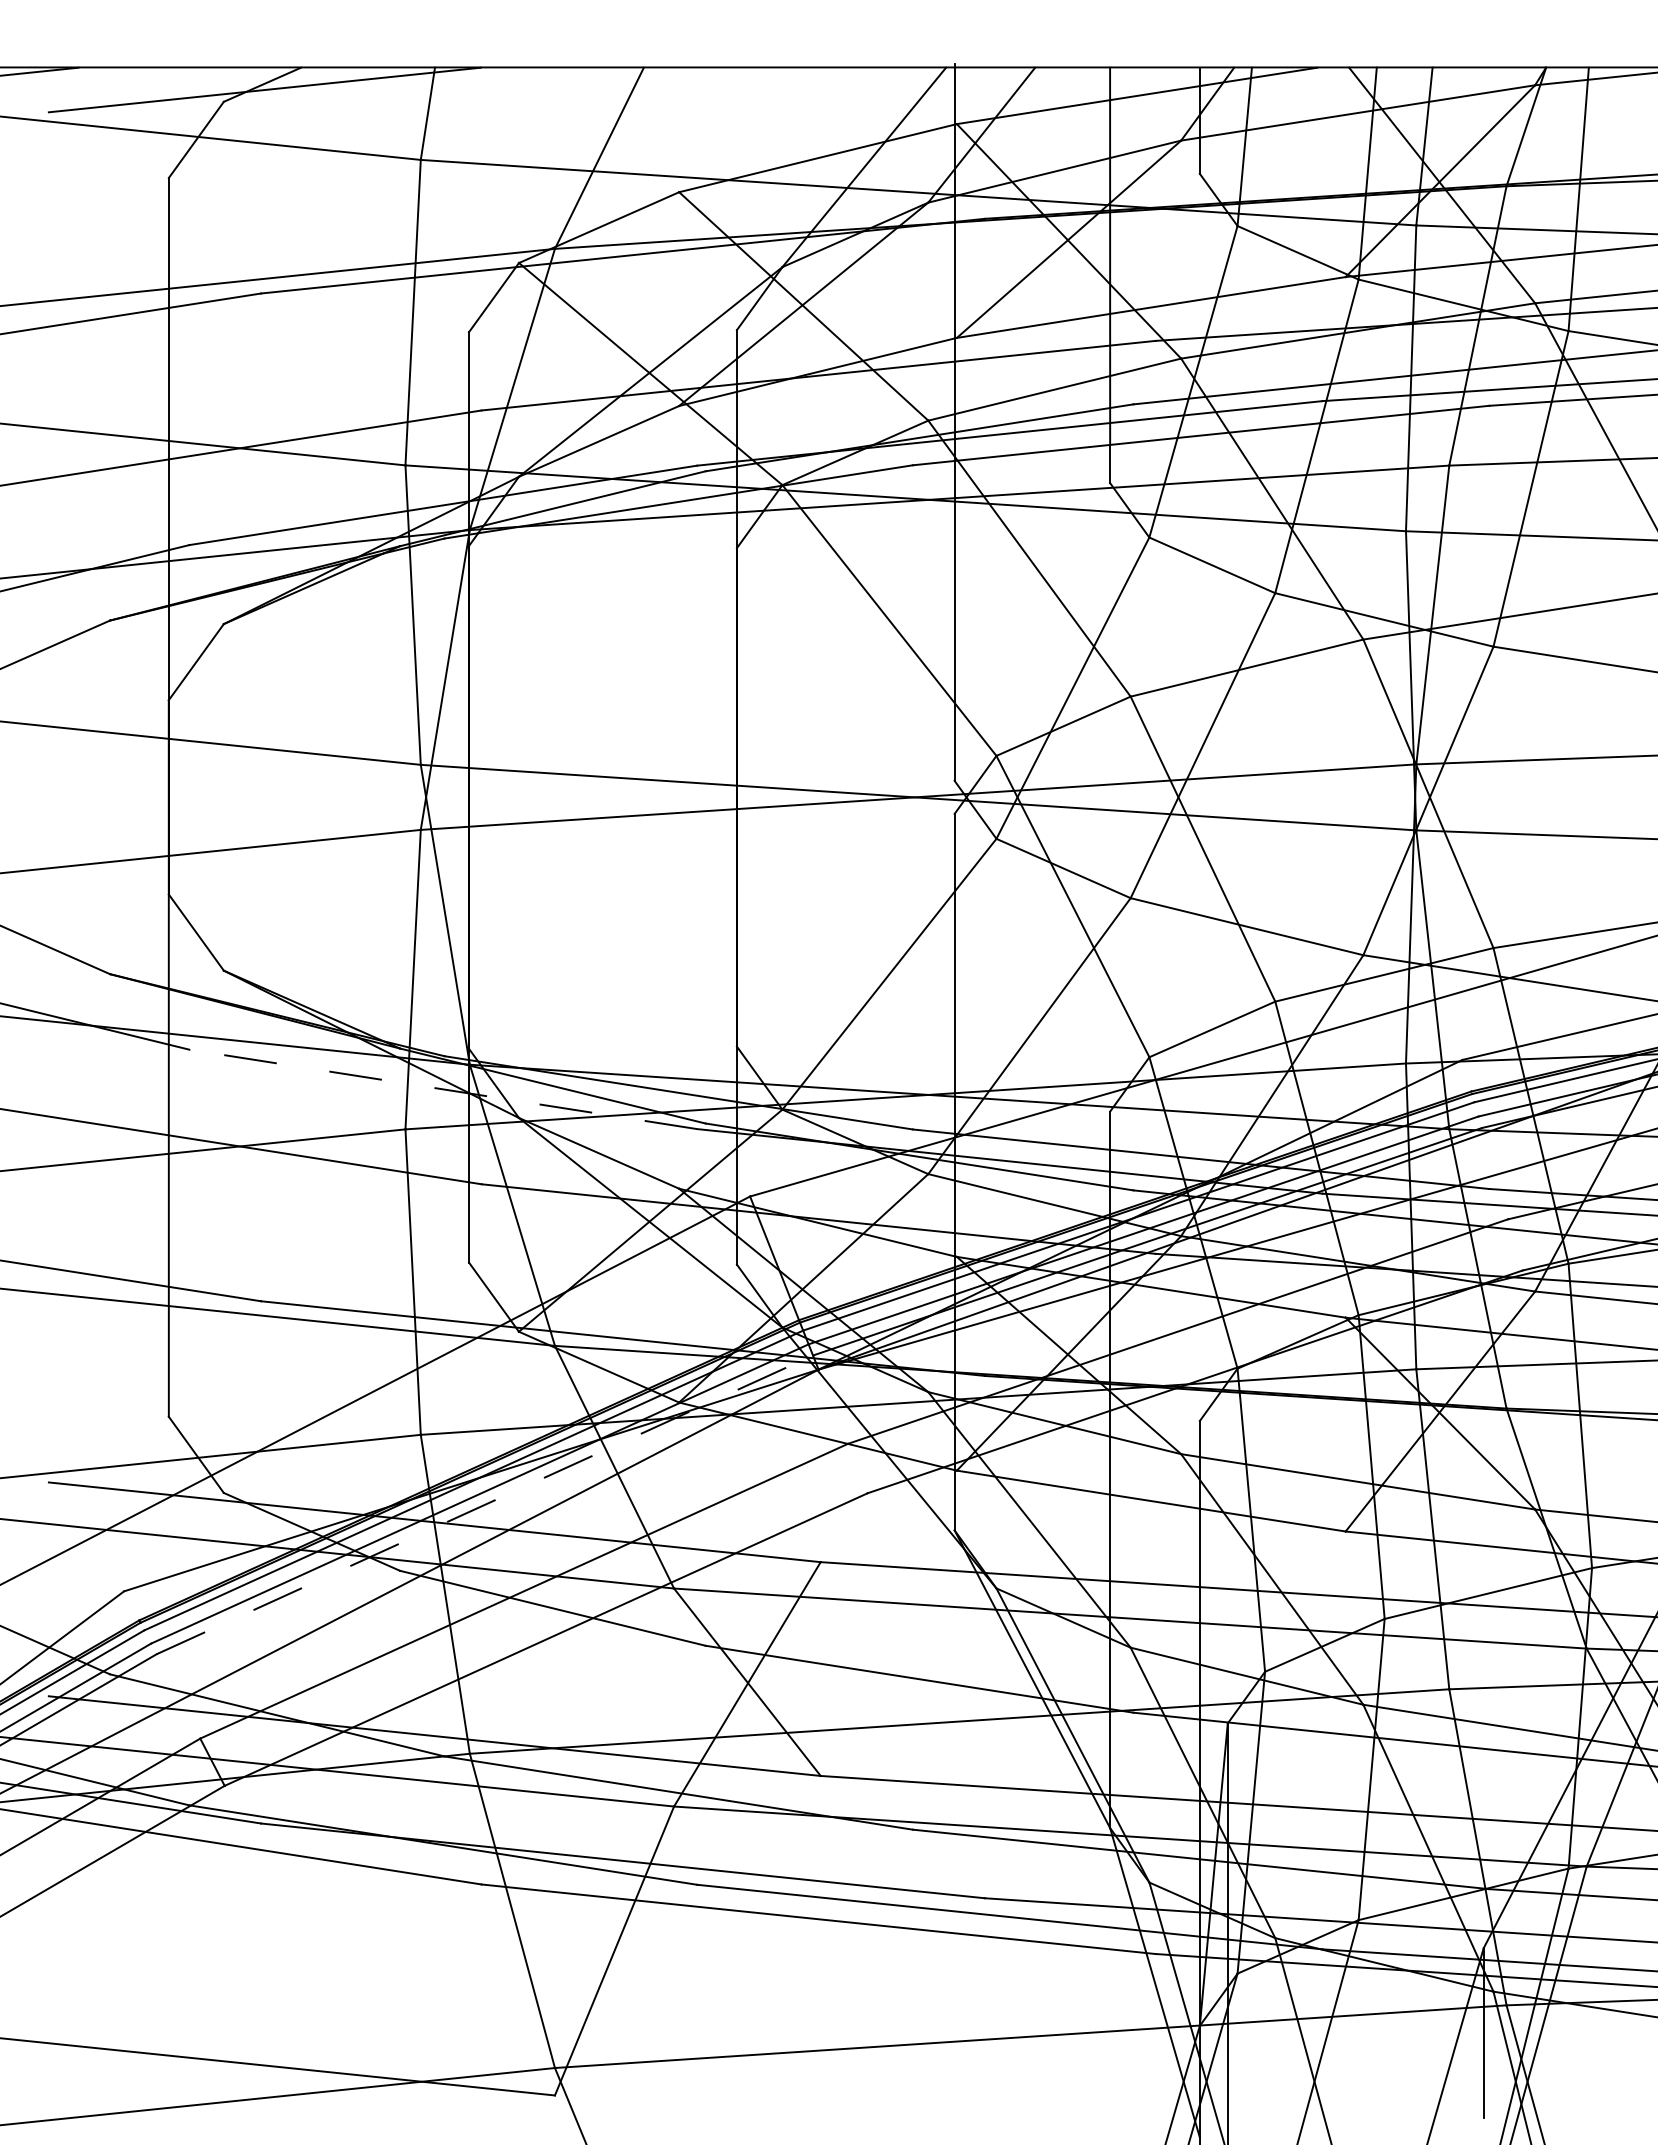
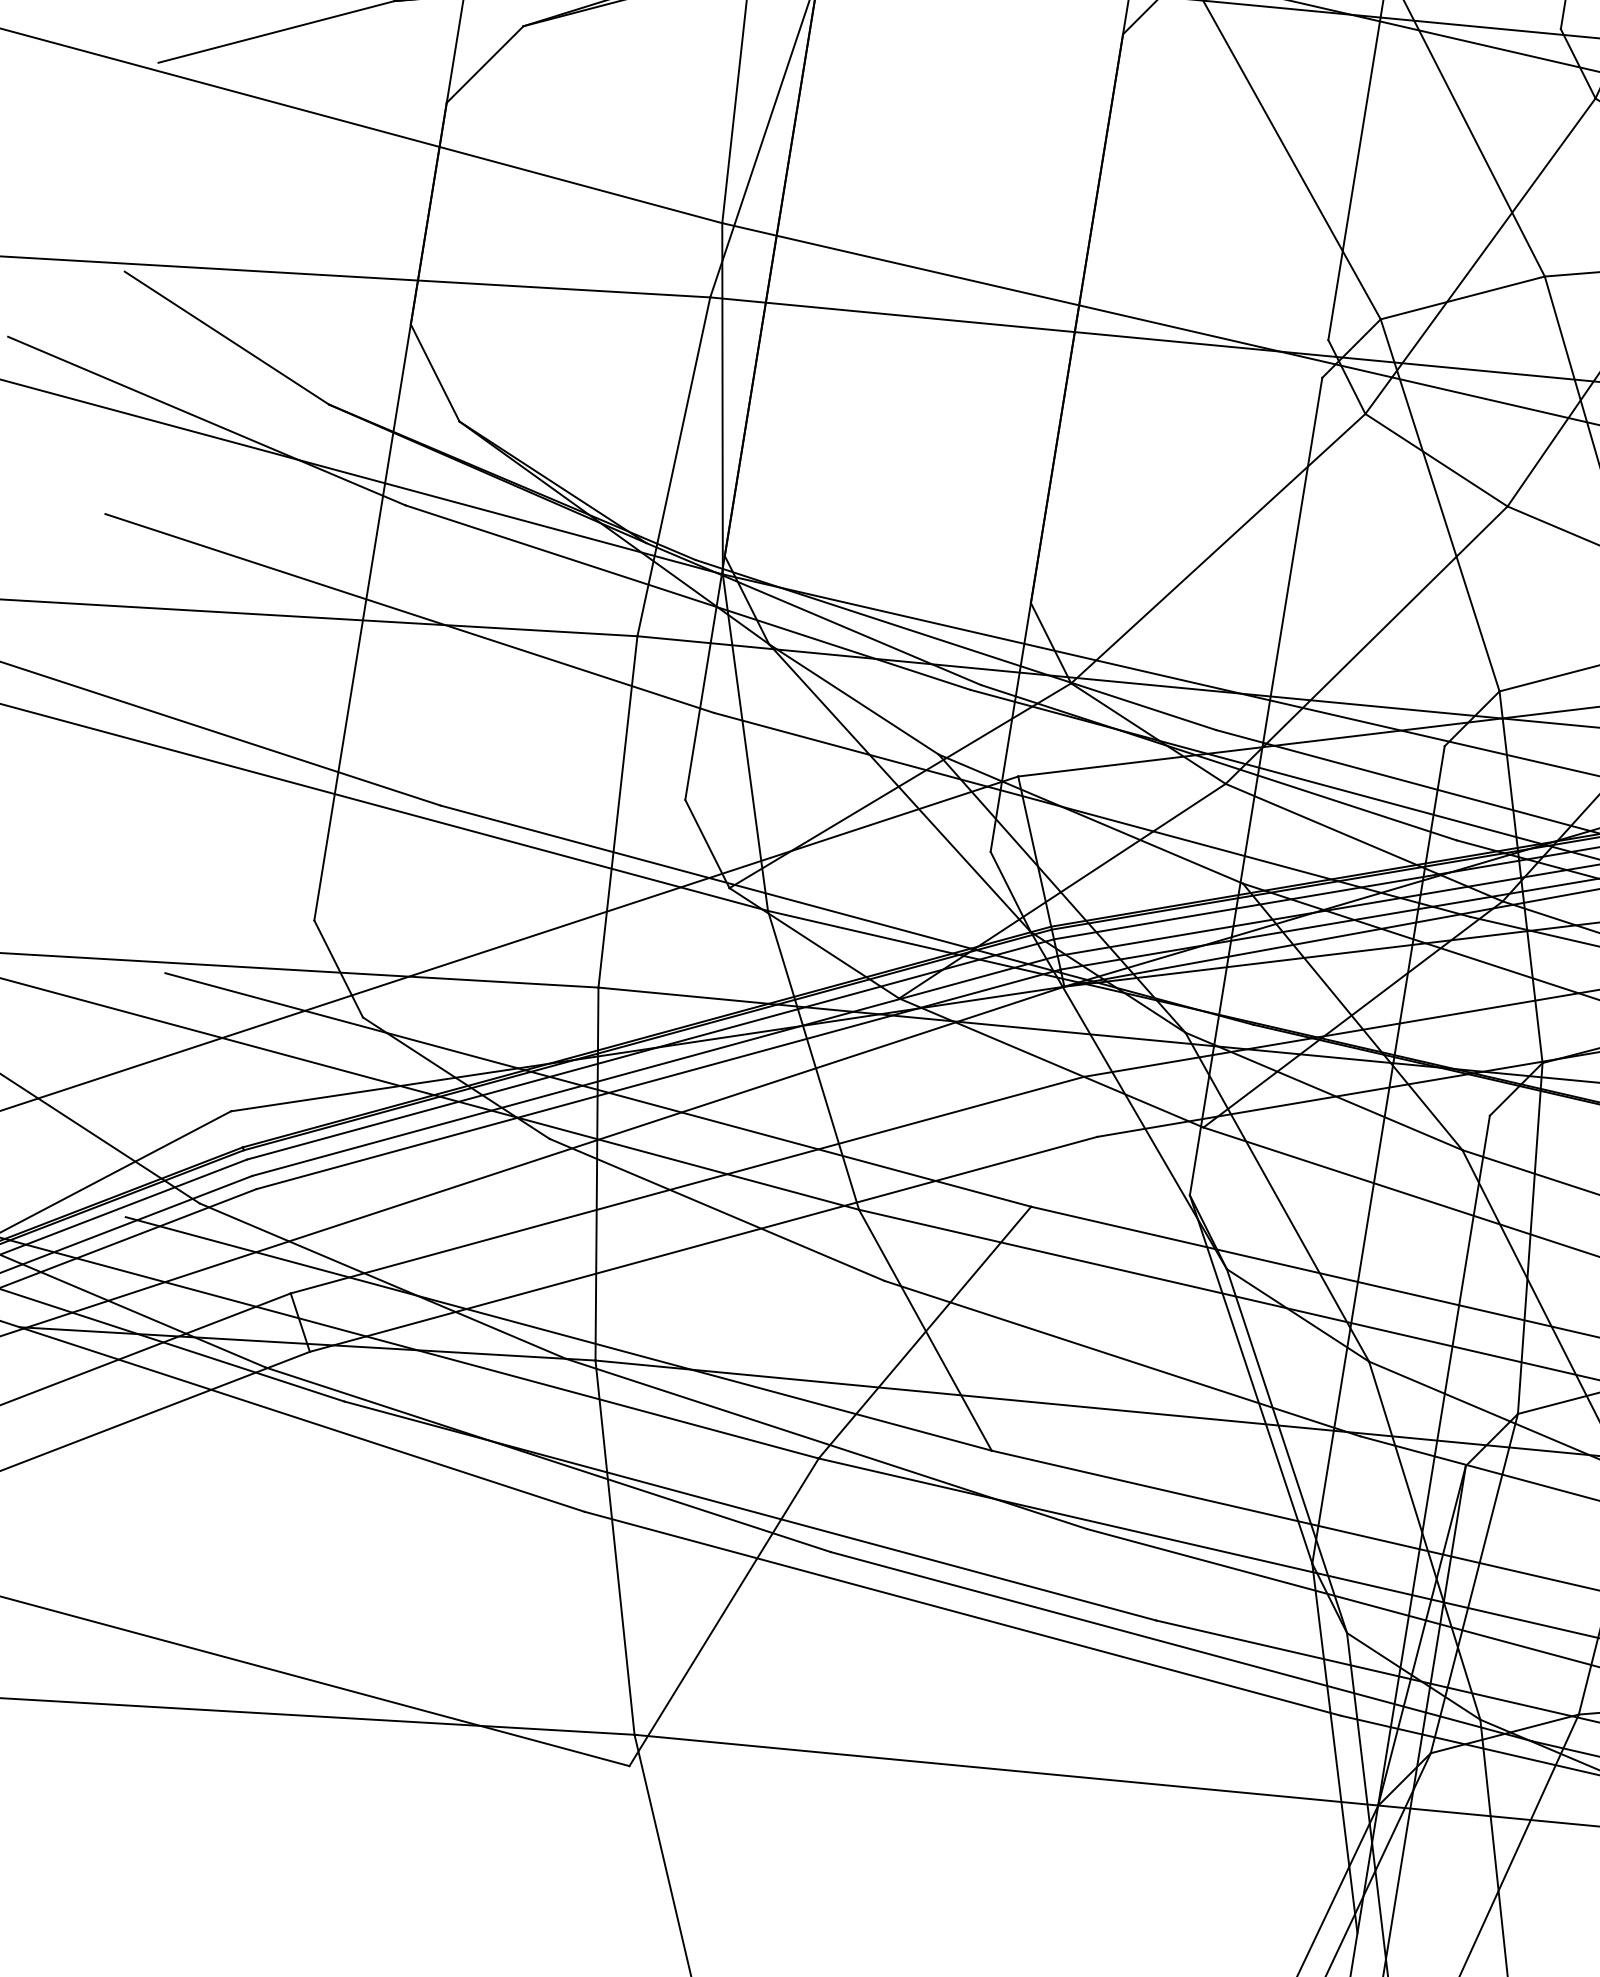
line: (442, 1089) -> (687, 597), dashed -> solid
line: (484, 1504) -> (658, 1078), dashed -> solid

